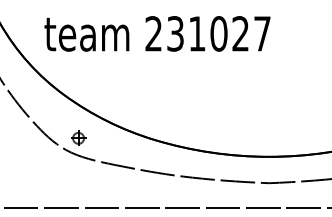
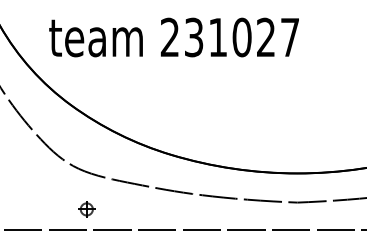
part: (78, 137) -> (86, 208), moved

